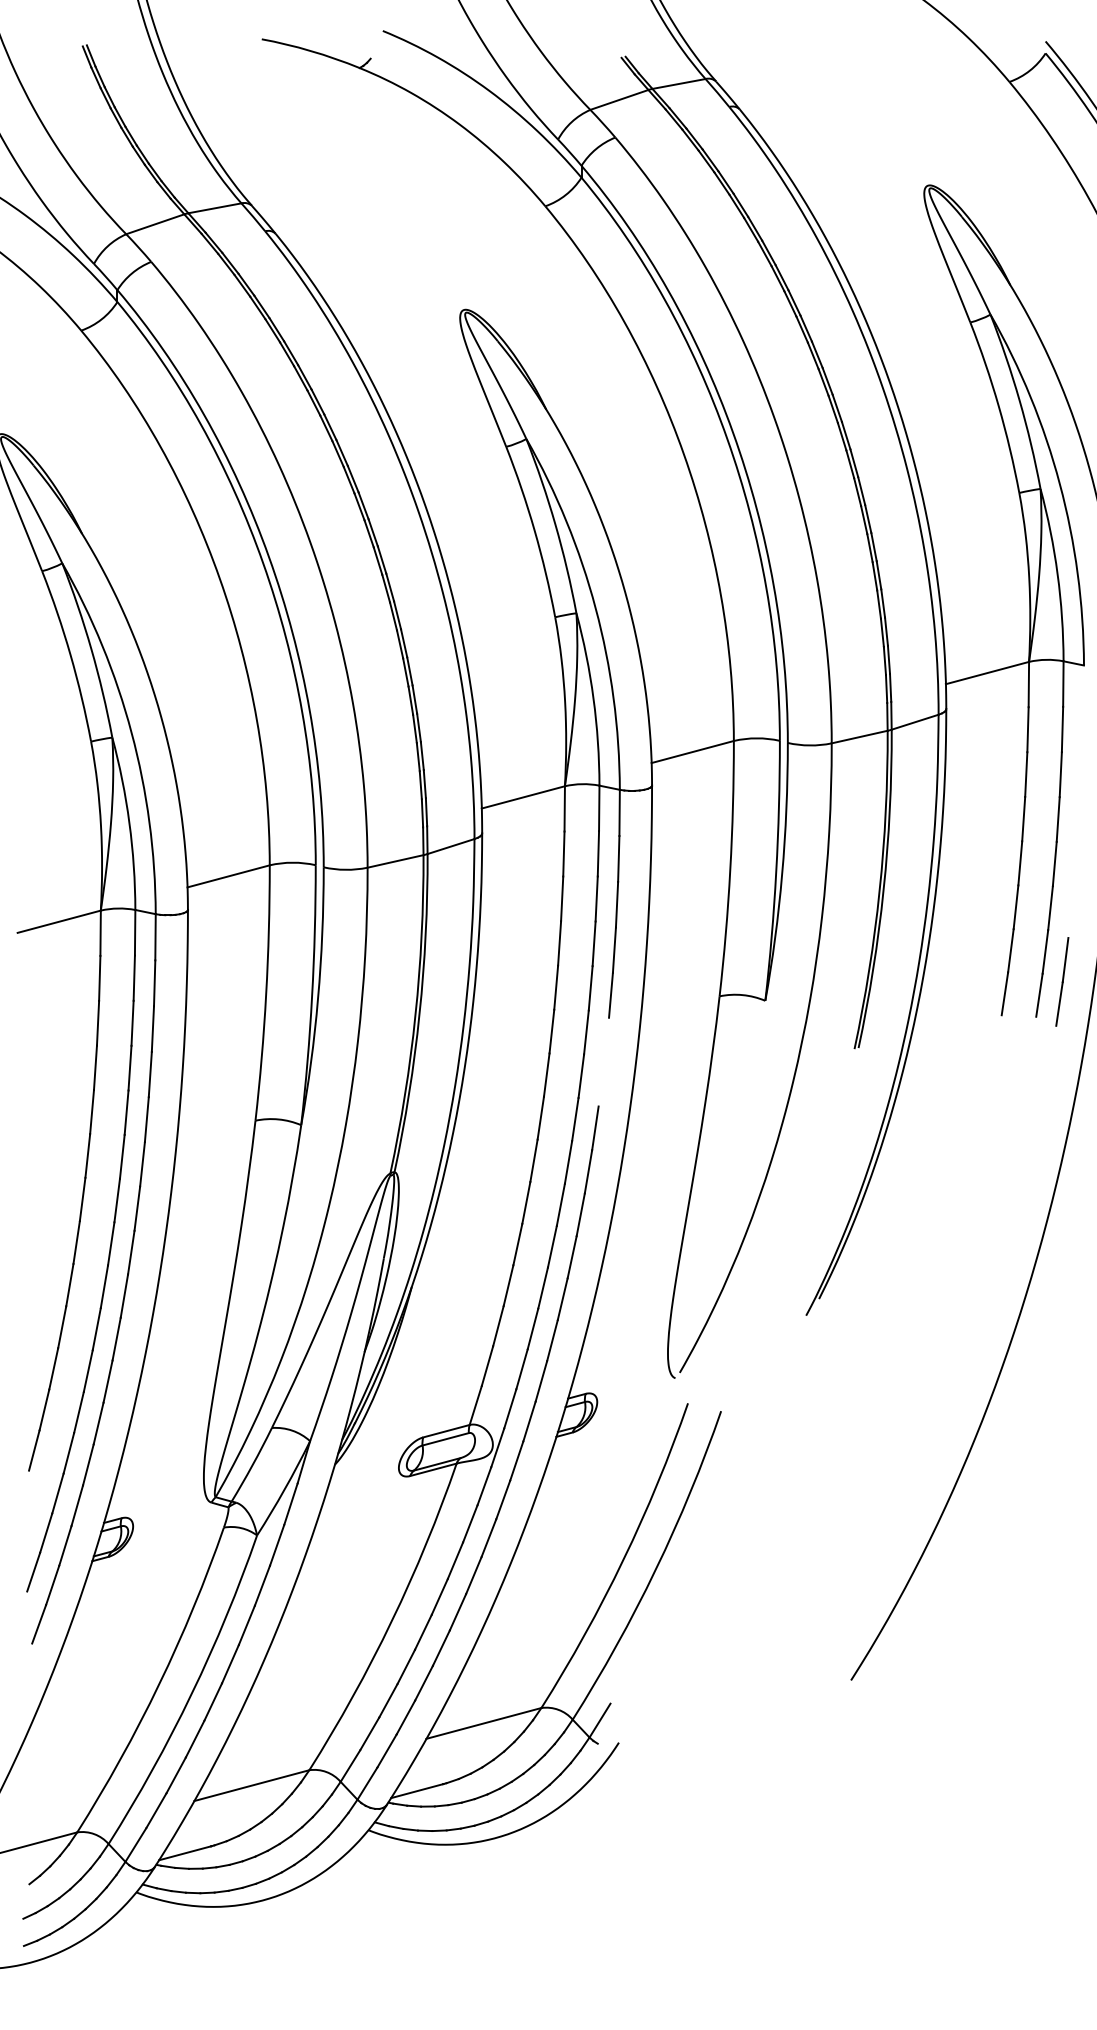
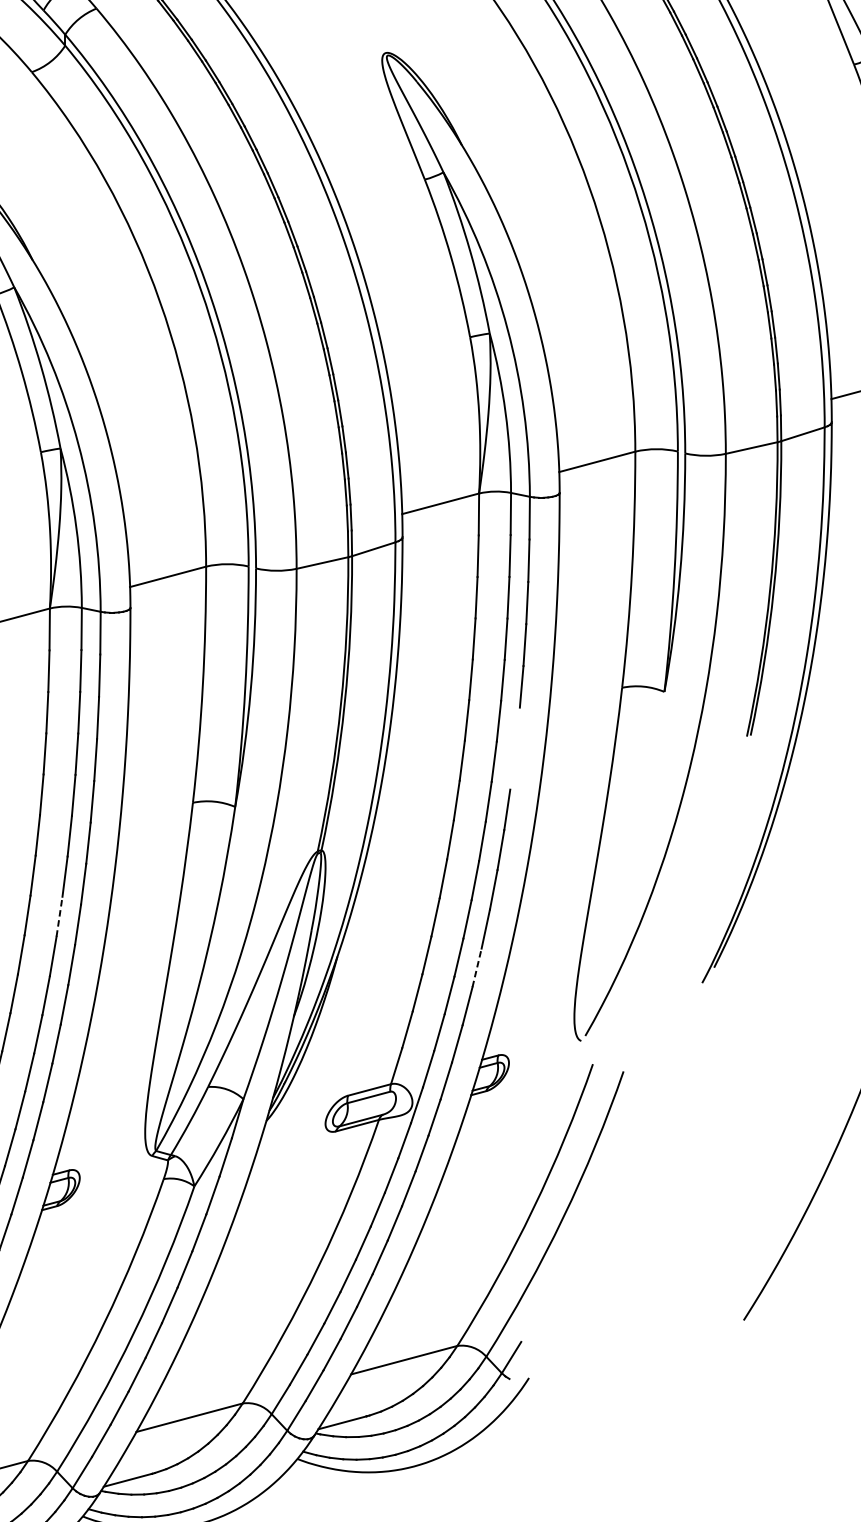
line: (111, 1243) -> (59, 916), solid -> dashed
line: (562, 1298) -> (476, 967), solid -> dashed

